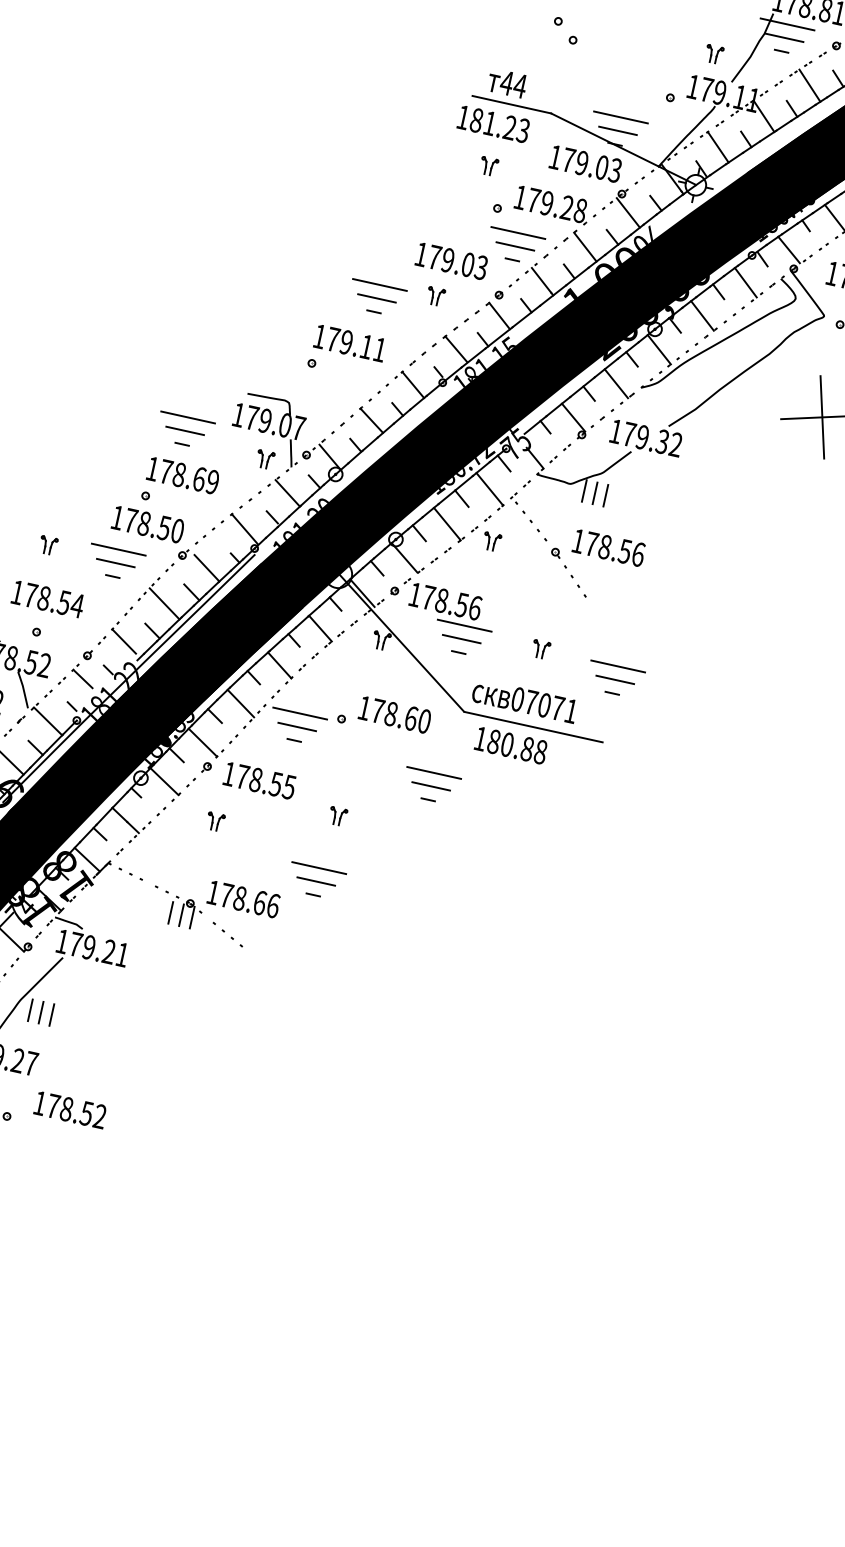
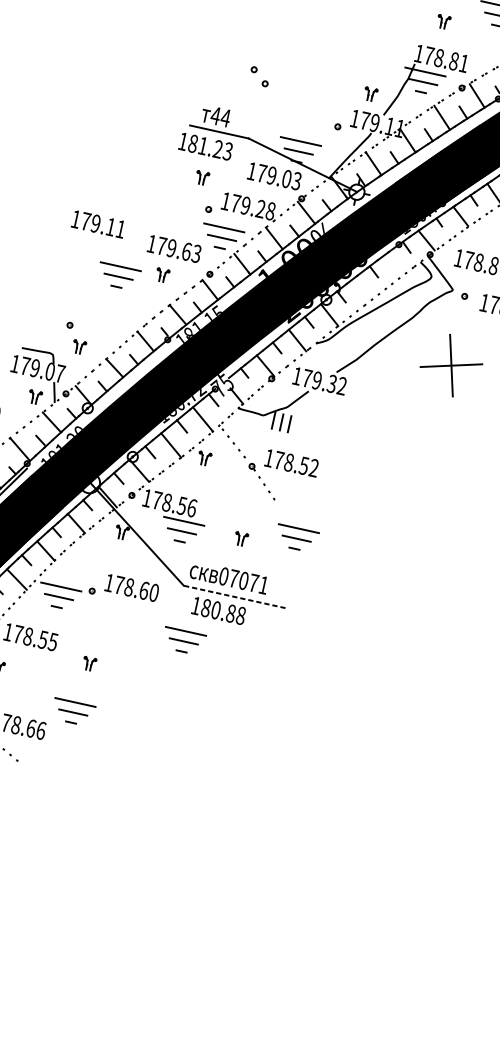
text: (468, 264) -> (187, 251), 179.03 -> 179.63
line: (745, 282) -> (394, 264), removed
line: (702, 315) -> (361, 289), removed
text: (348, 343) -> (97, 224), moved
part: (325, 392) -> (80, 347), added
text: (637, 554) -> (313, 468), 178.56 -> 178.52
part: (617, 677) -> (298, 536), moved
line: (533, 727) -> (235, 597), solid -> dashed
part: (433, 784) -> (185, 640), moved

